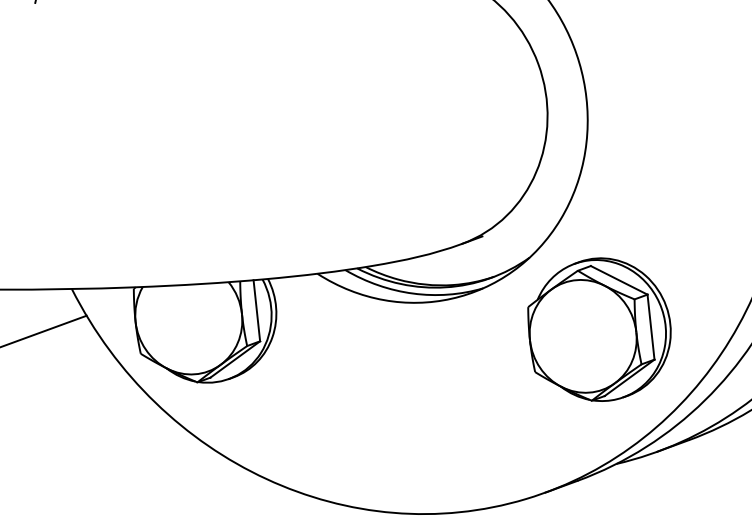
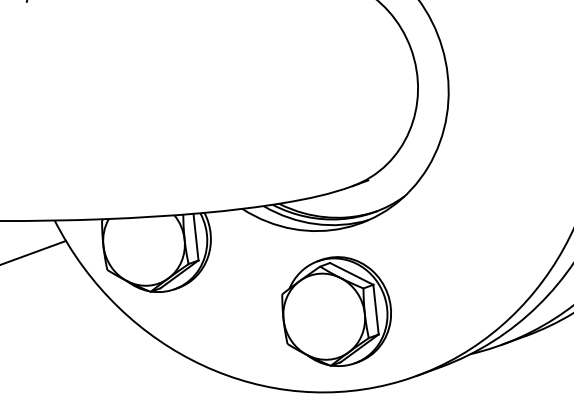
part: (599, 329) -> (336, 311), moved

